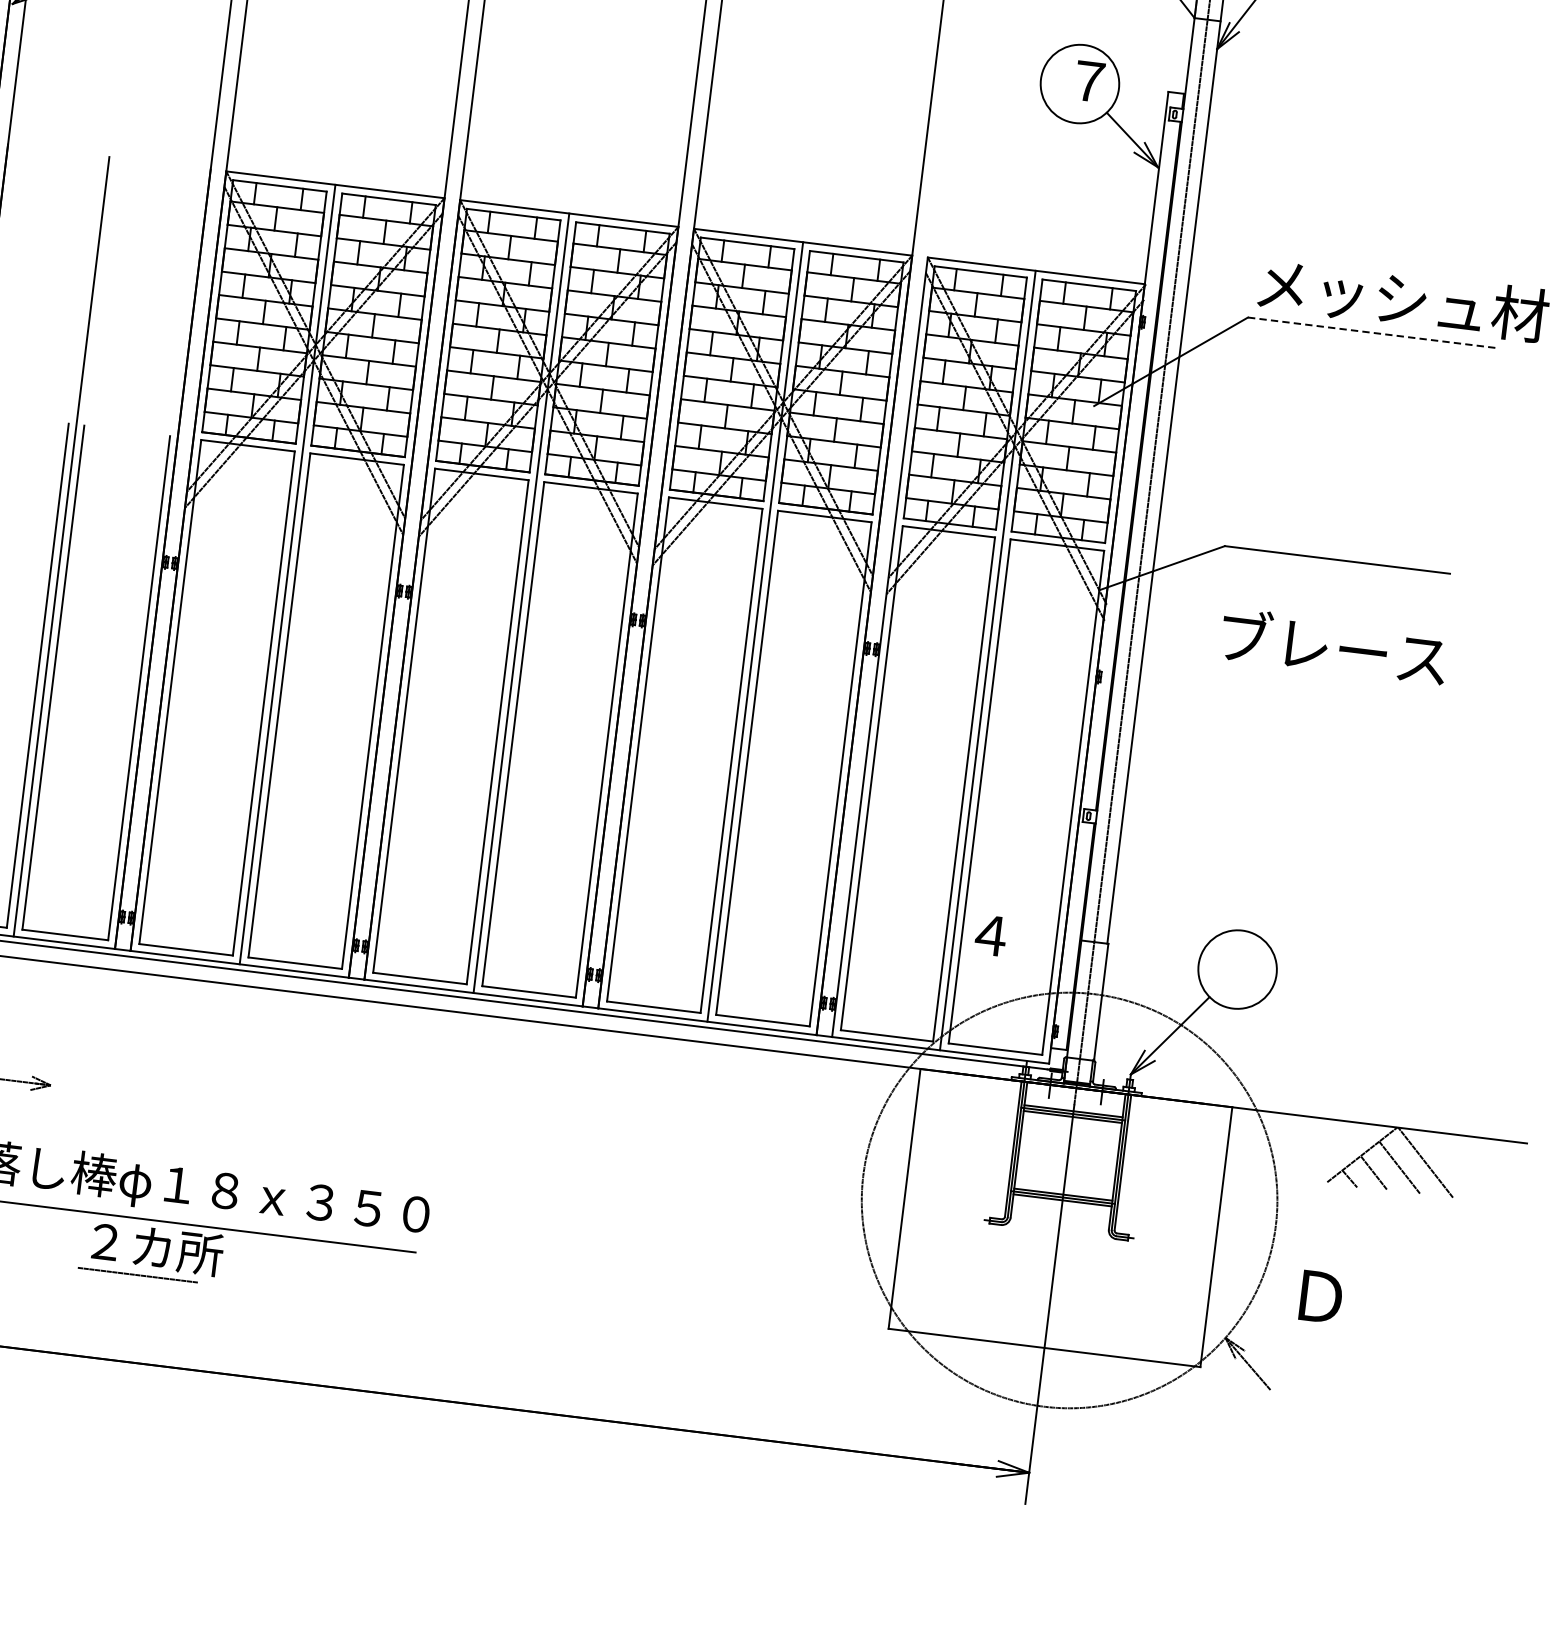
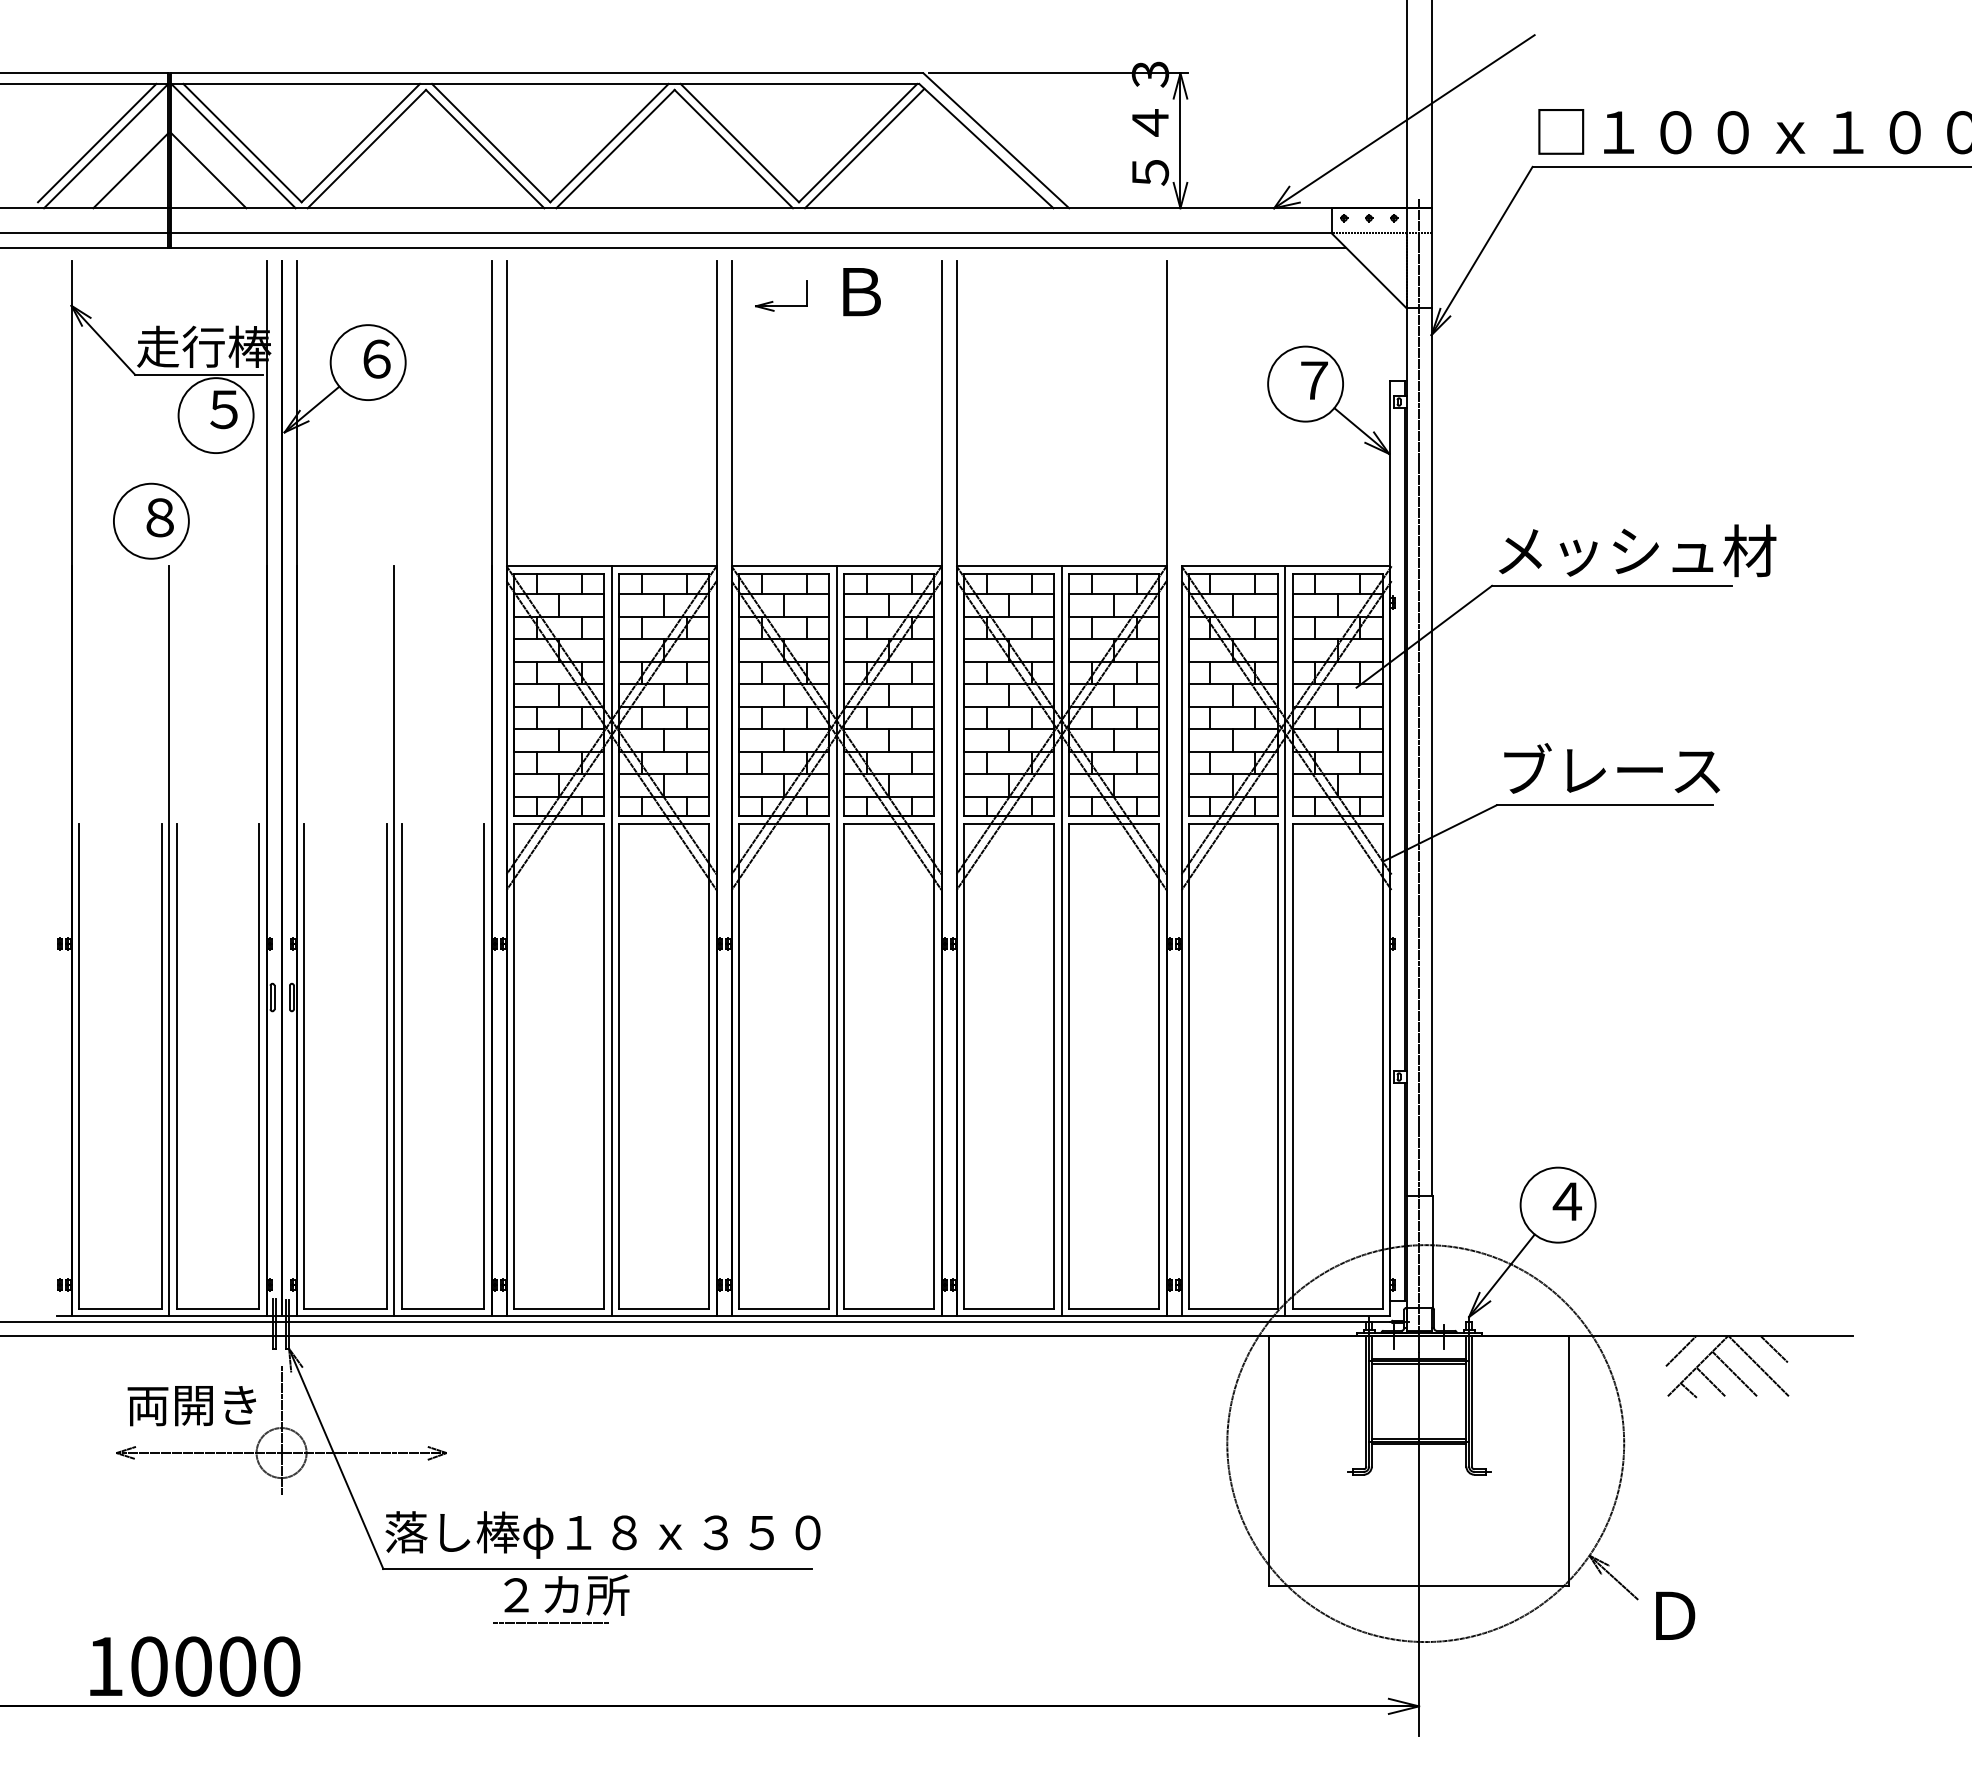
line: (1372, 332) -> (1611, 585), dashed -> solid
text: (1333, 646) -> (1611, 768), moved
text: (990, 935) -> (1566, 1201), moved
line: (1347, 1137) -> (1681, 1351), added
line: (1444, 1147) -> (1774, 1349), added
text: (1321, 1296) -> (1675, 1615), moved

